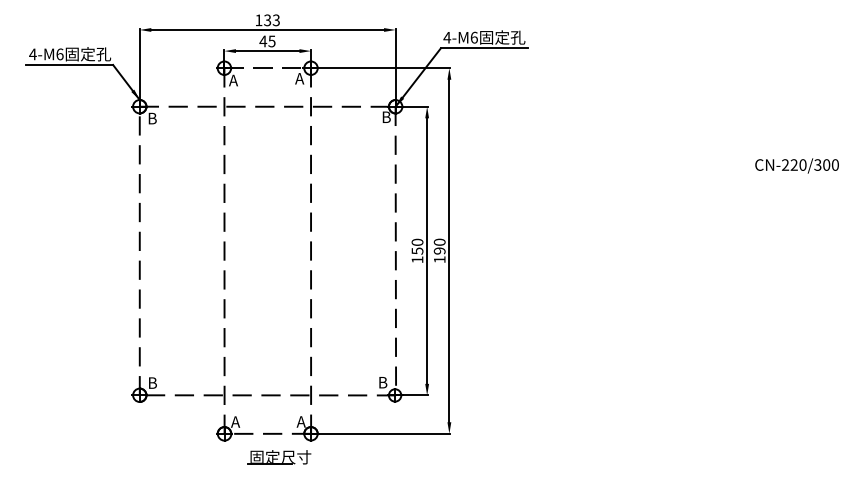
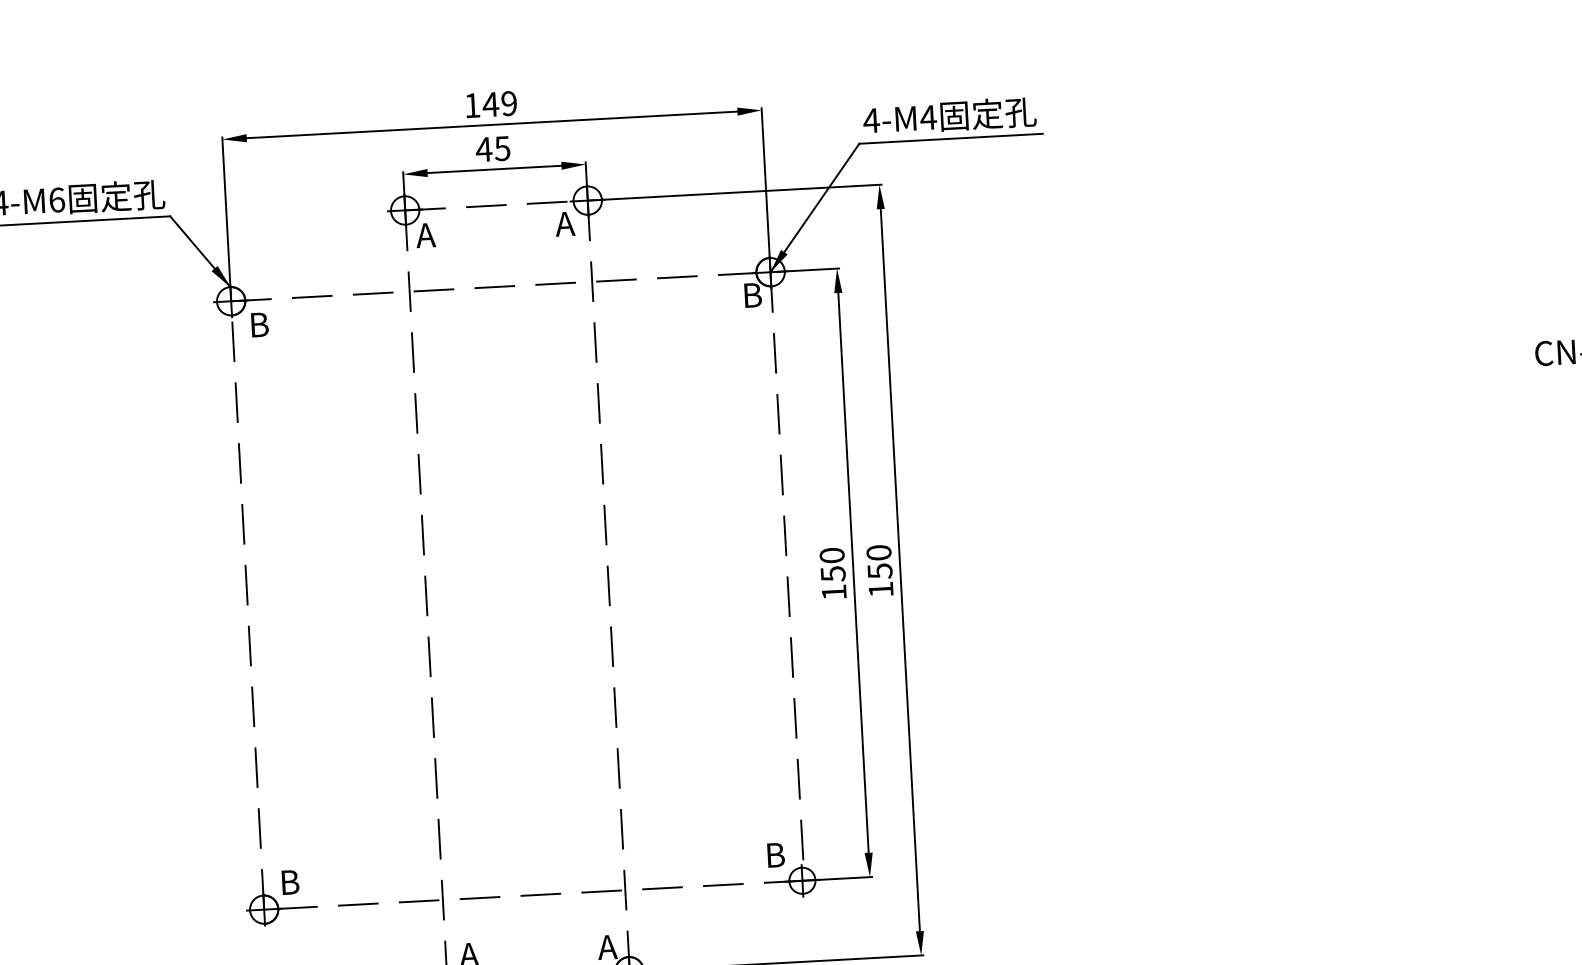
text: (271, 20) -> (499, 104), 133 -> 149
text: (474, 37) -> (928, 117), 4-M6 -> 4-M4
text: (439, 250) -> (879, 570), 190 -> 150

